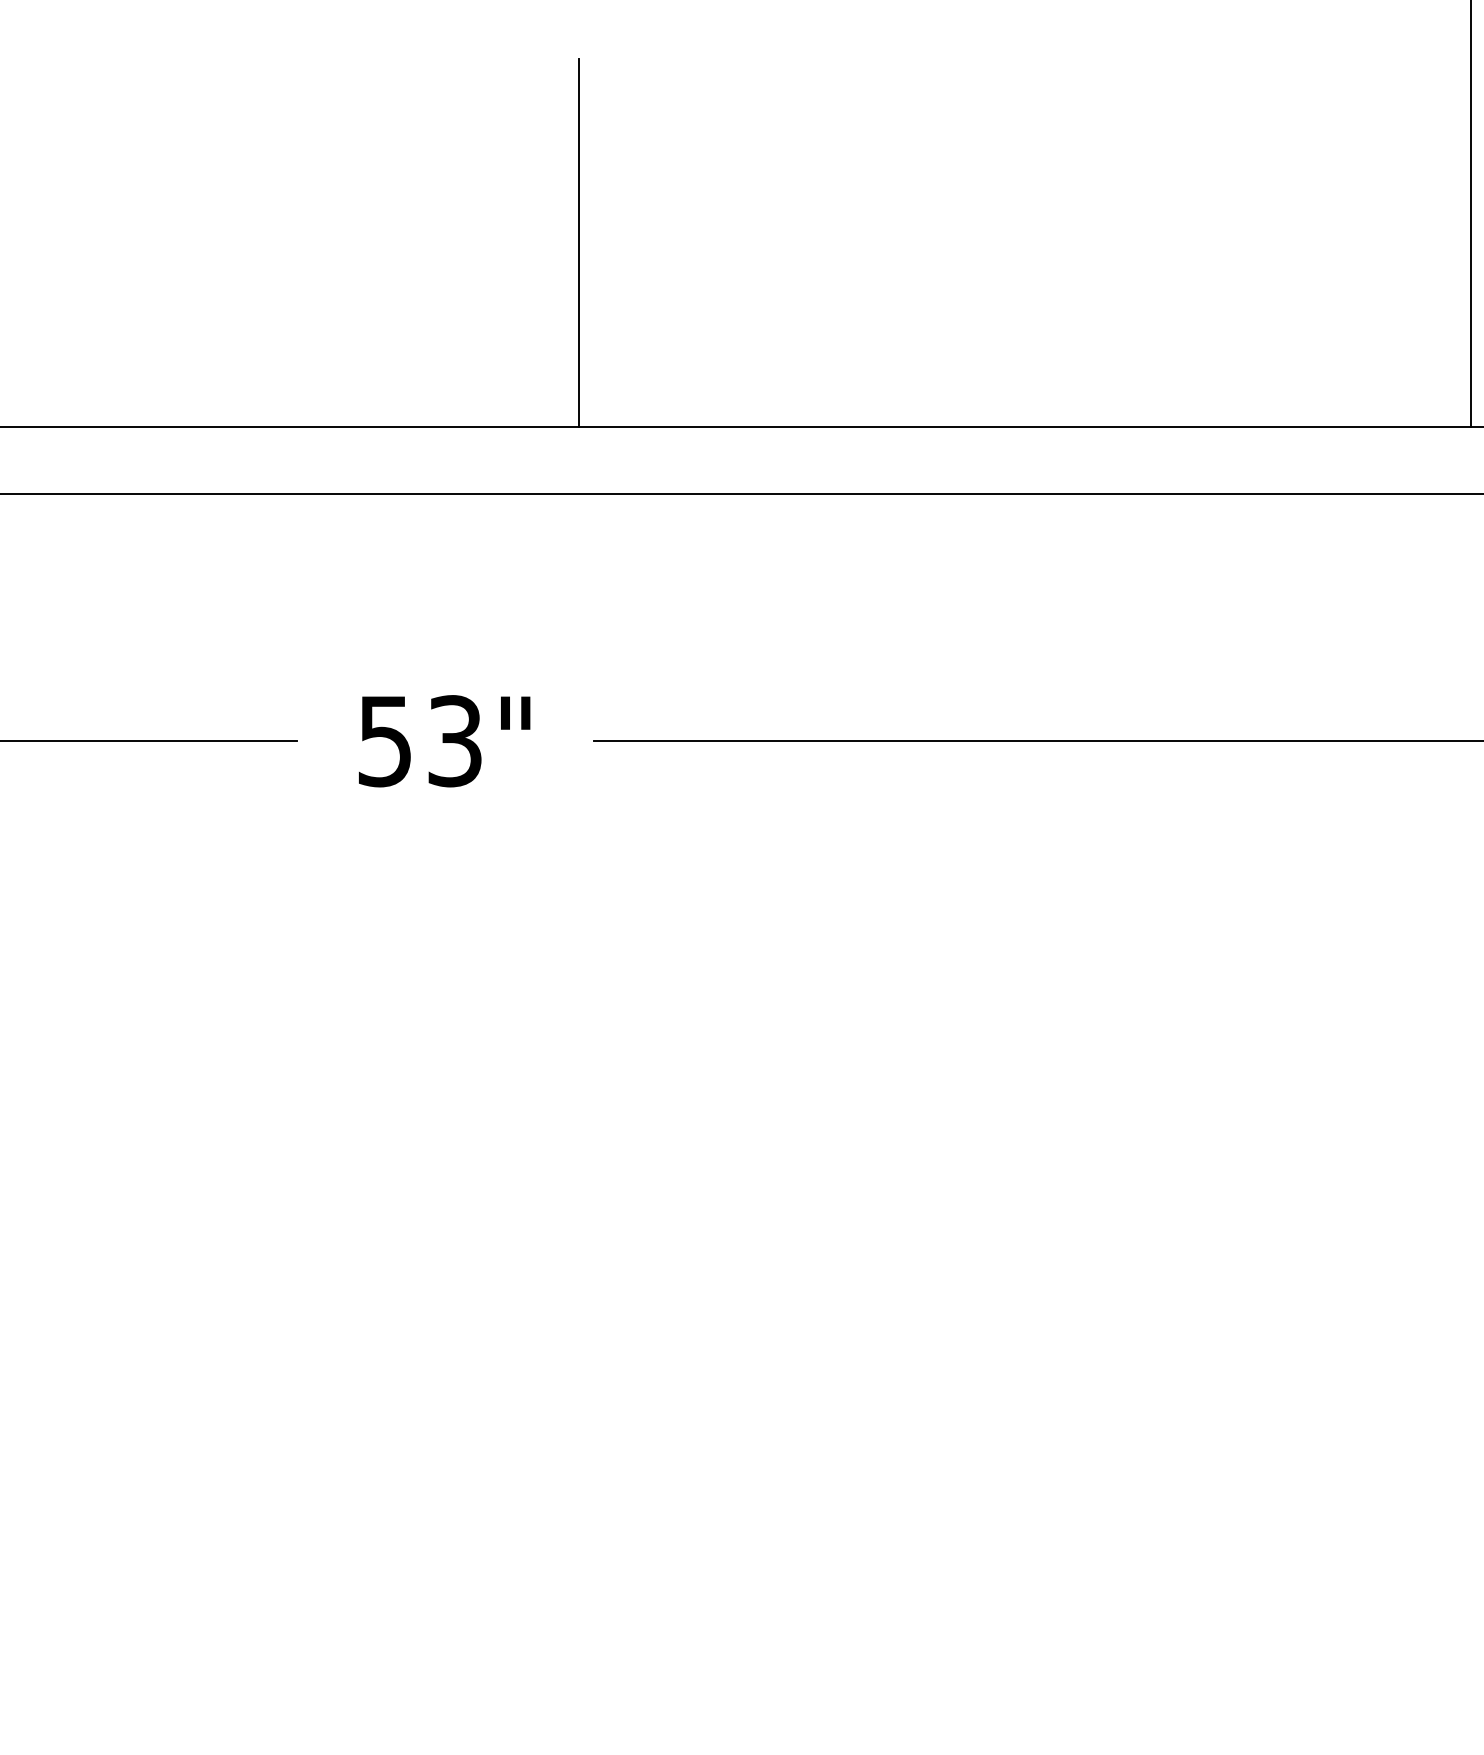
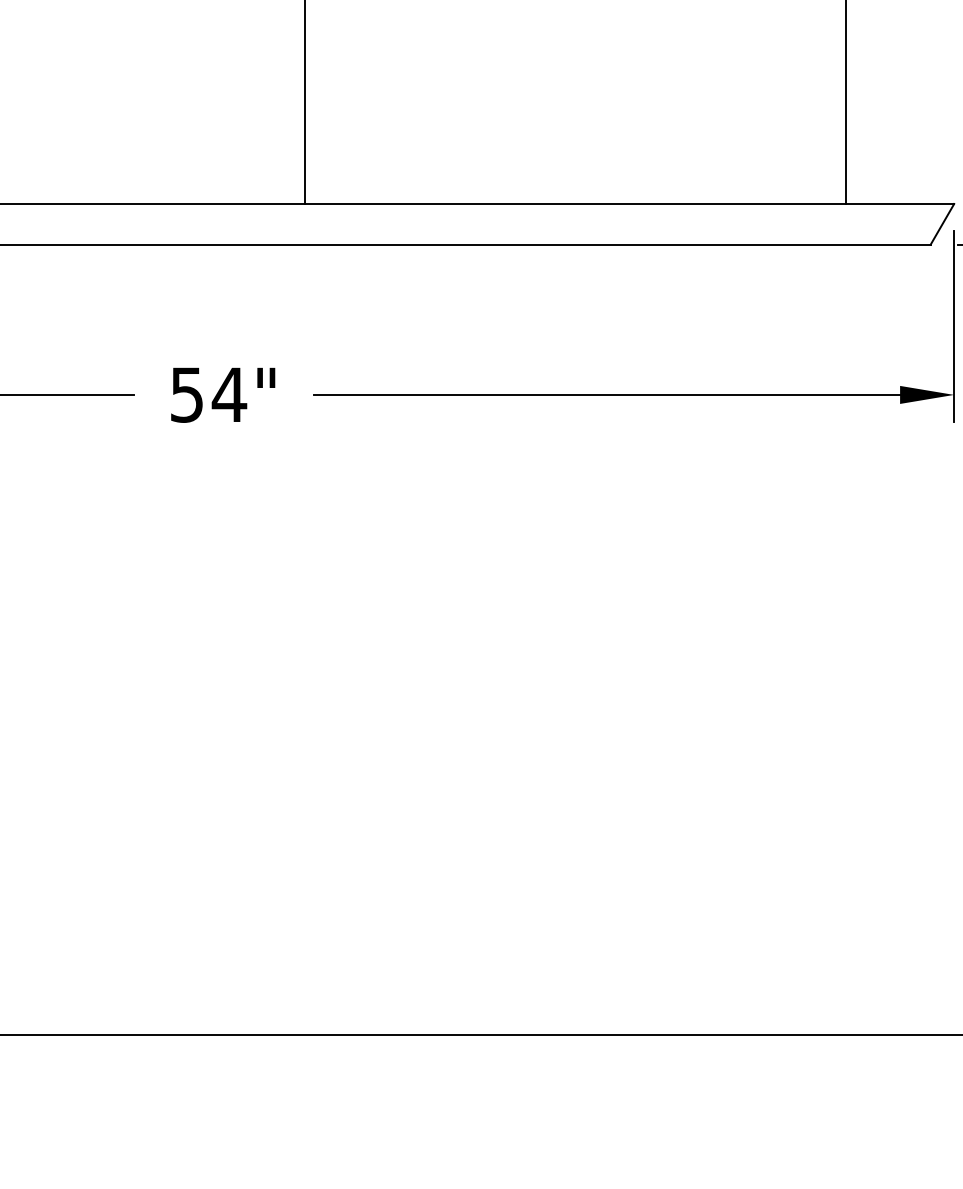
text: (454, 740) -> (229, 394), 53" -> 54"

